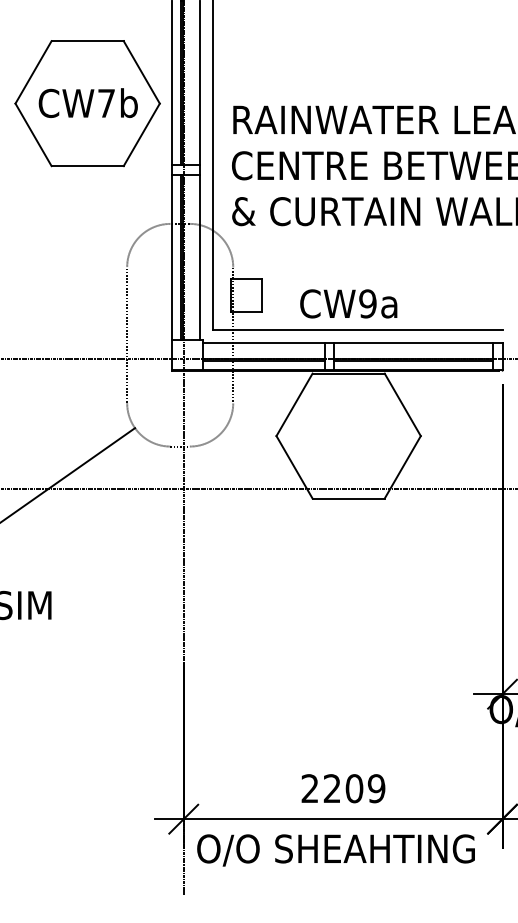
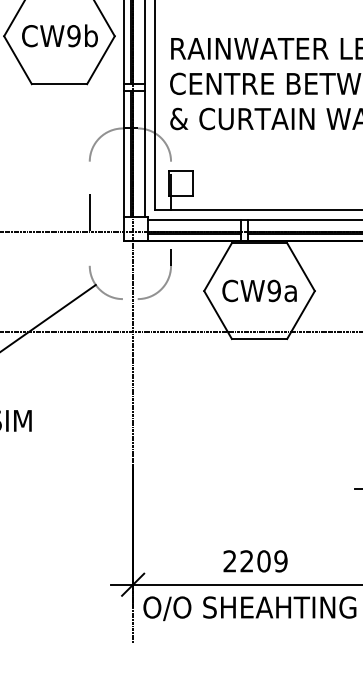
text: (106, 103) -> (73, 36), CW7b -> CW9b
text: (348, 303) -> (259, 290), moved

